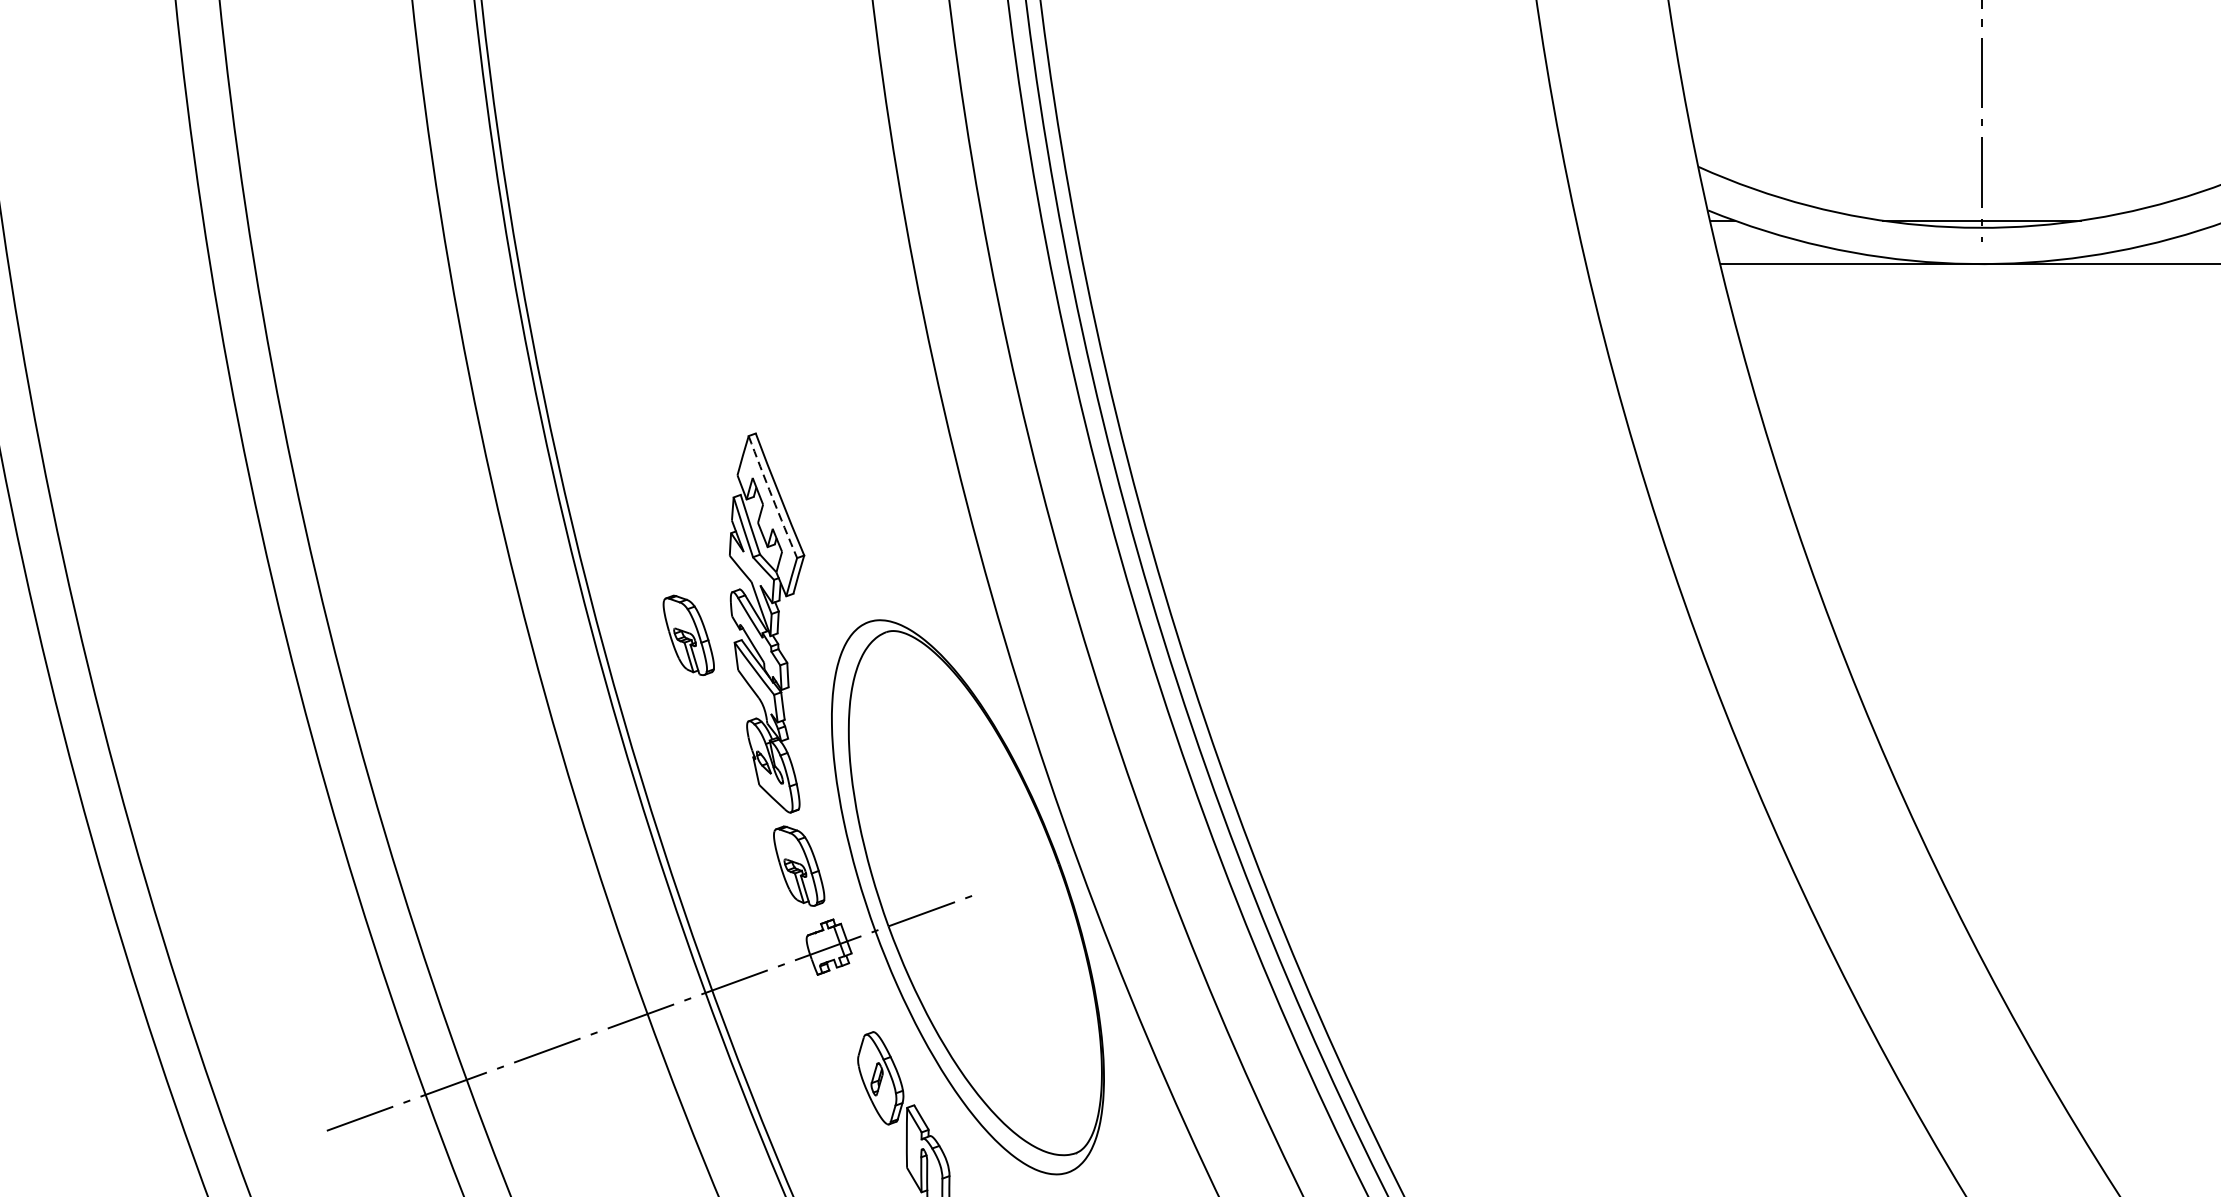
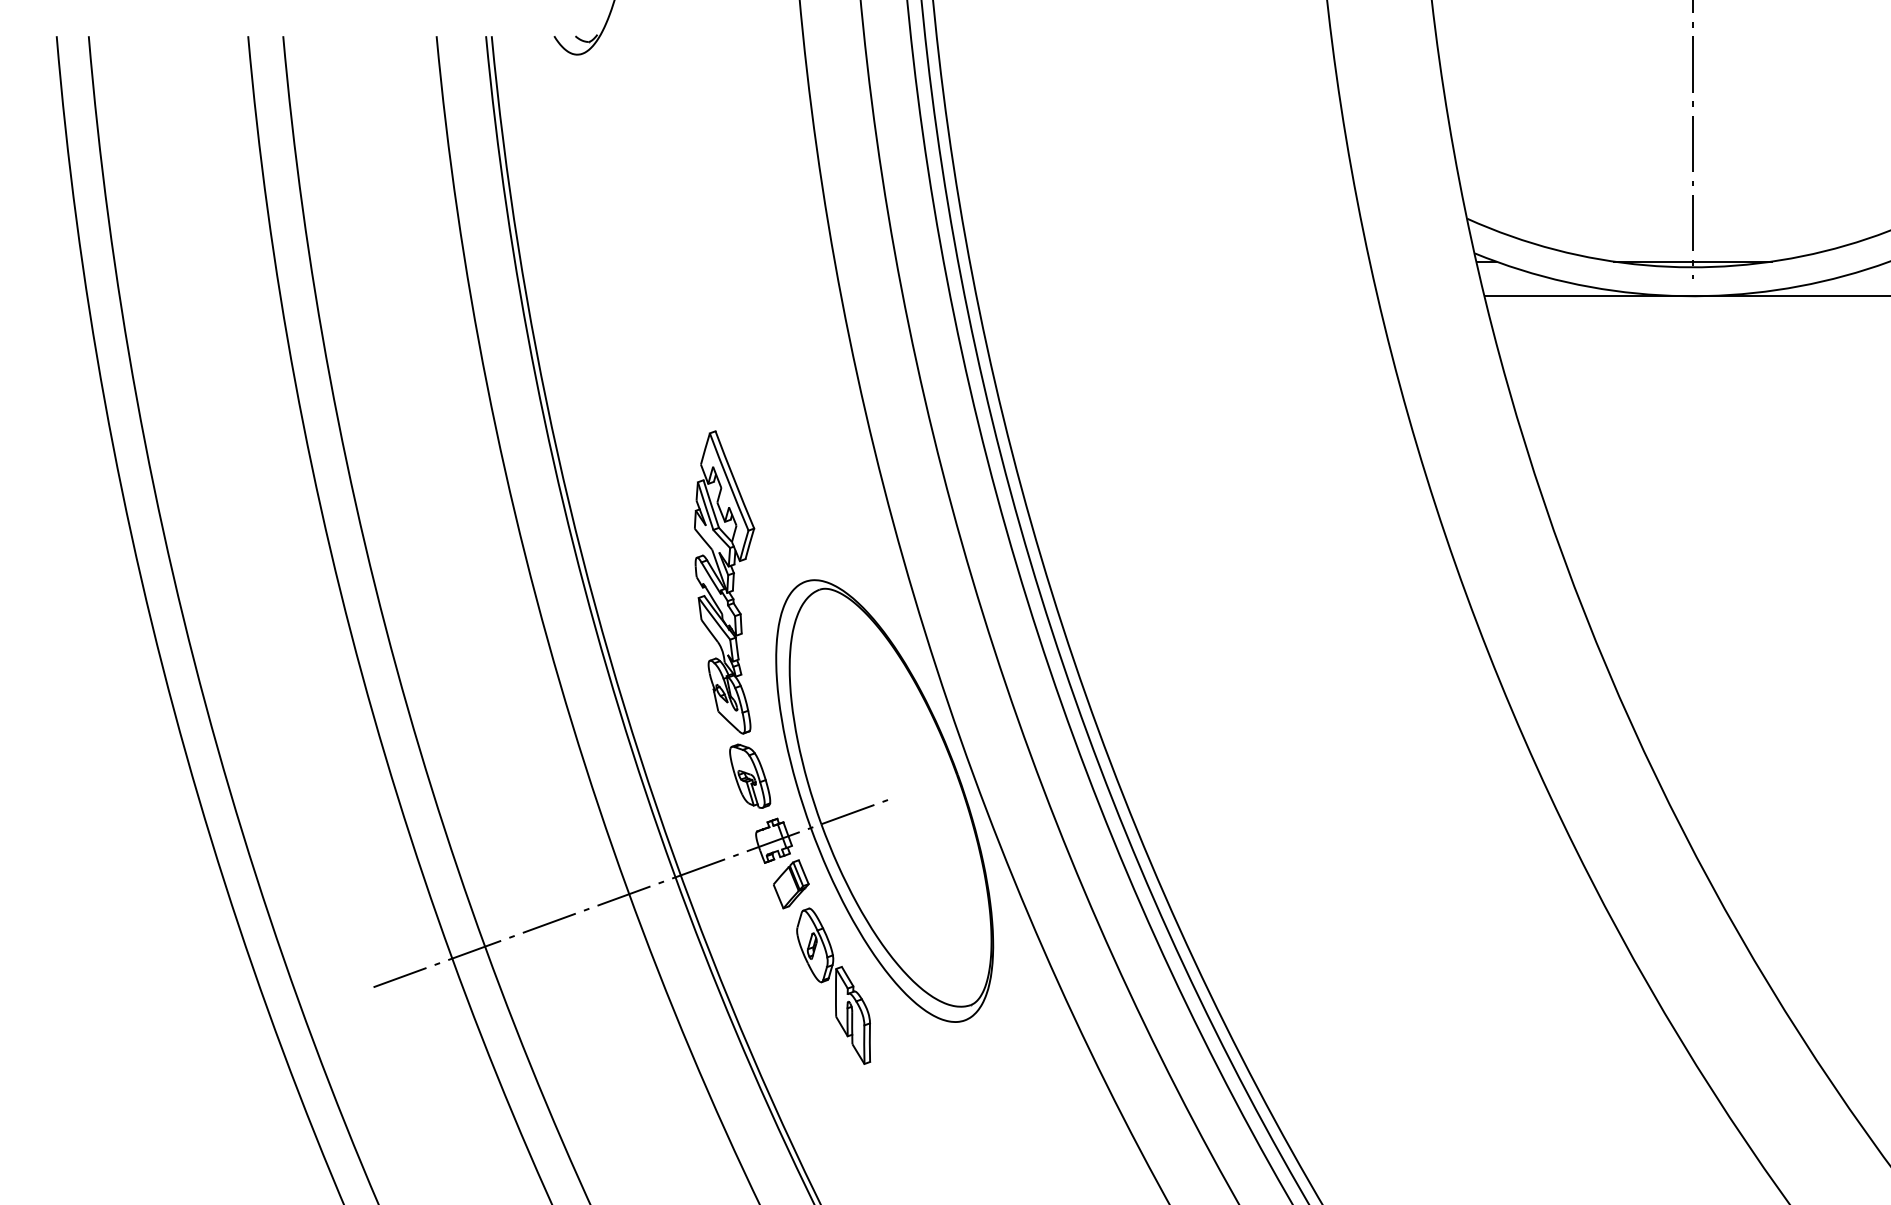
arc: (772, 497) -> (728, 482), dashed -> solid
part: (689, 634) -> (662, 591), removed
part: (851, 1001) -> (791, 884), added

